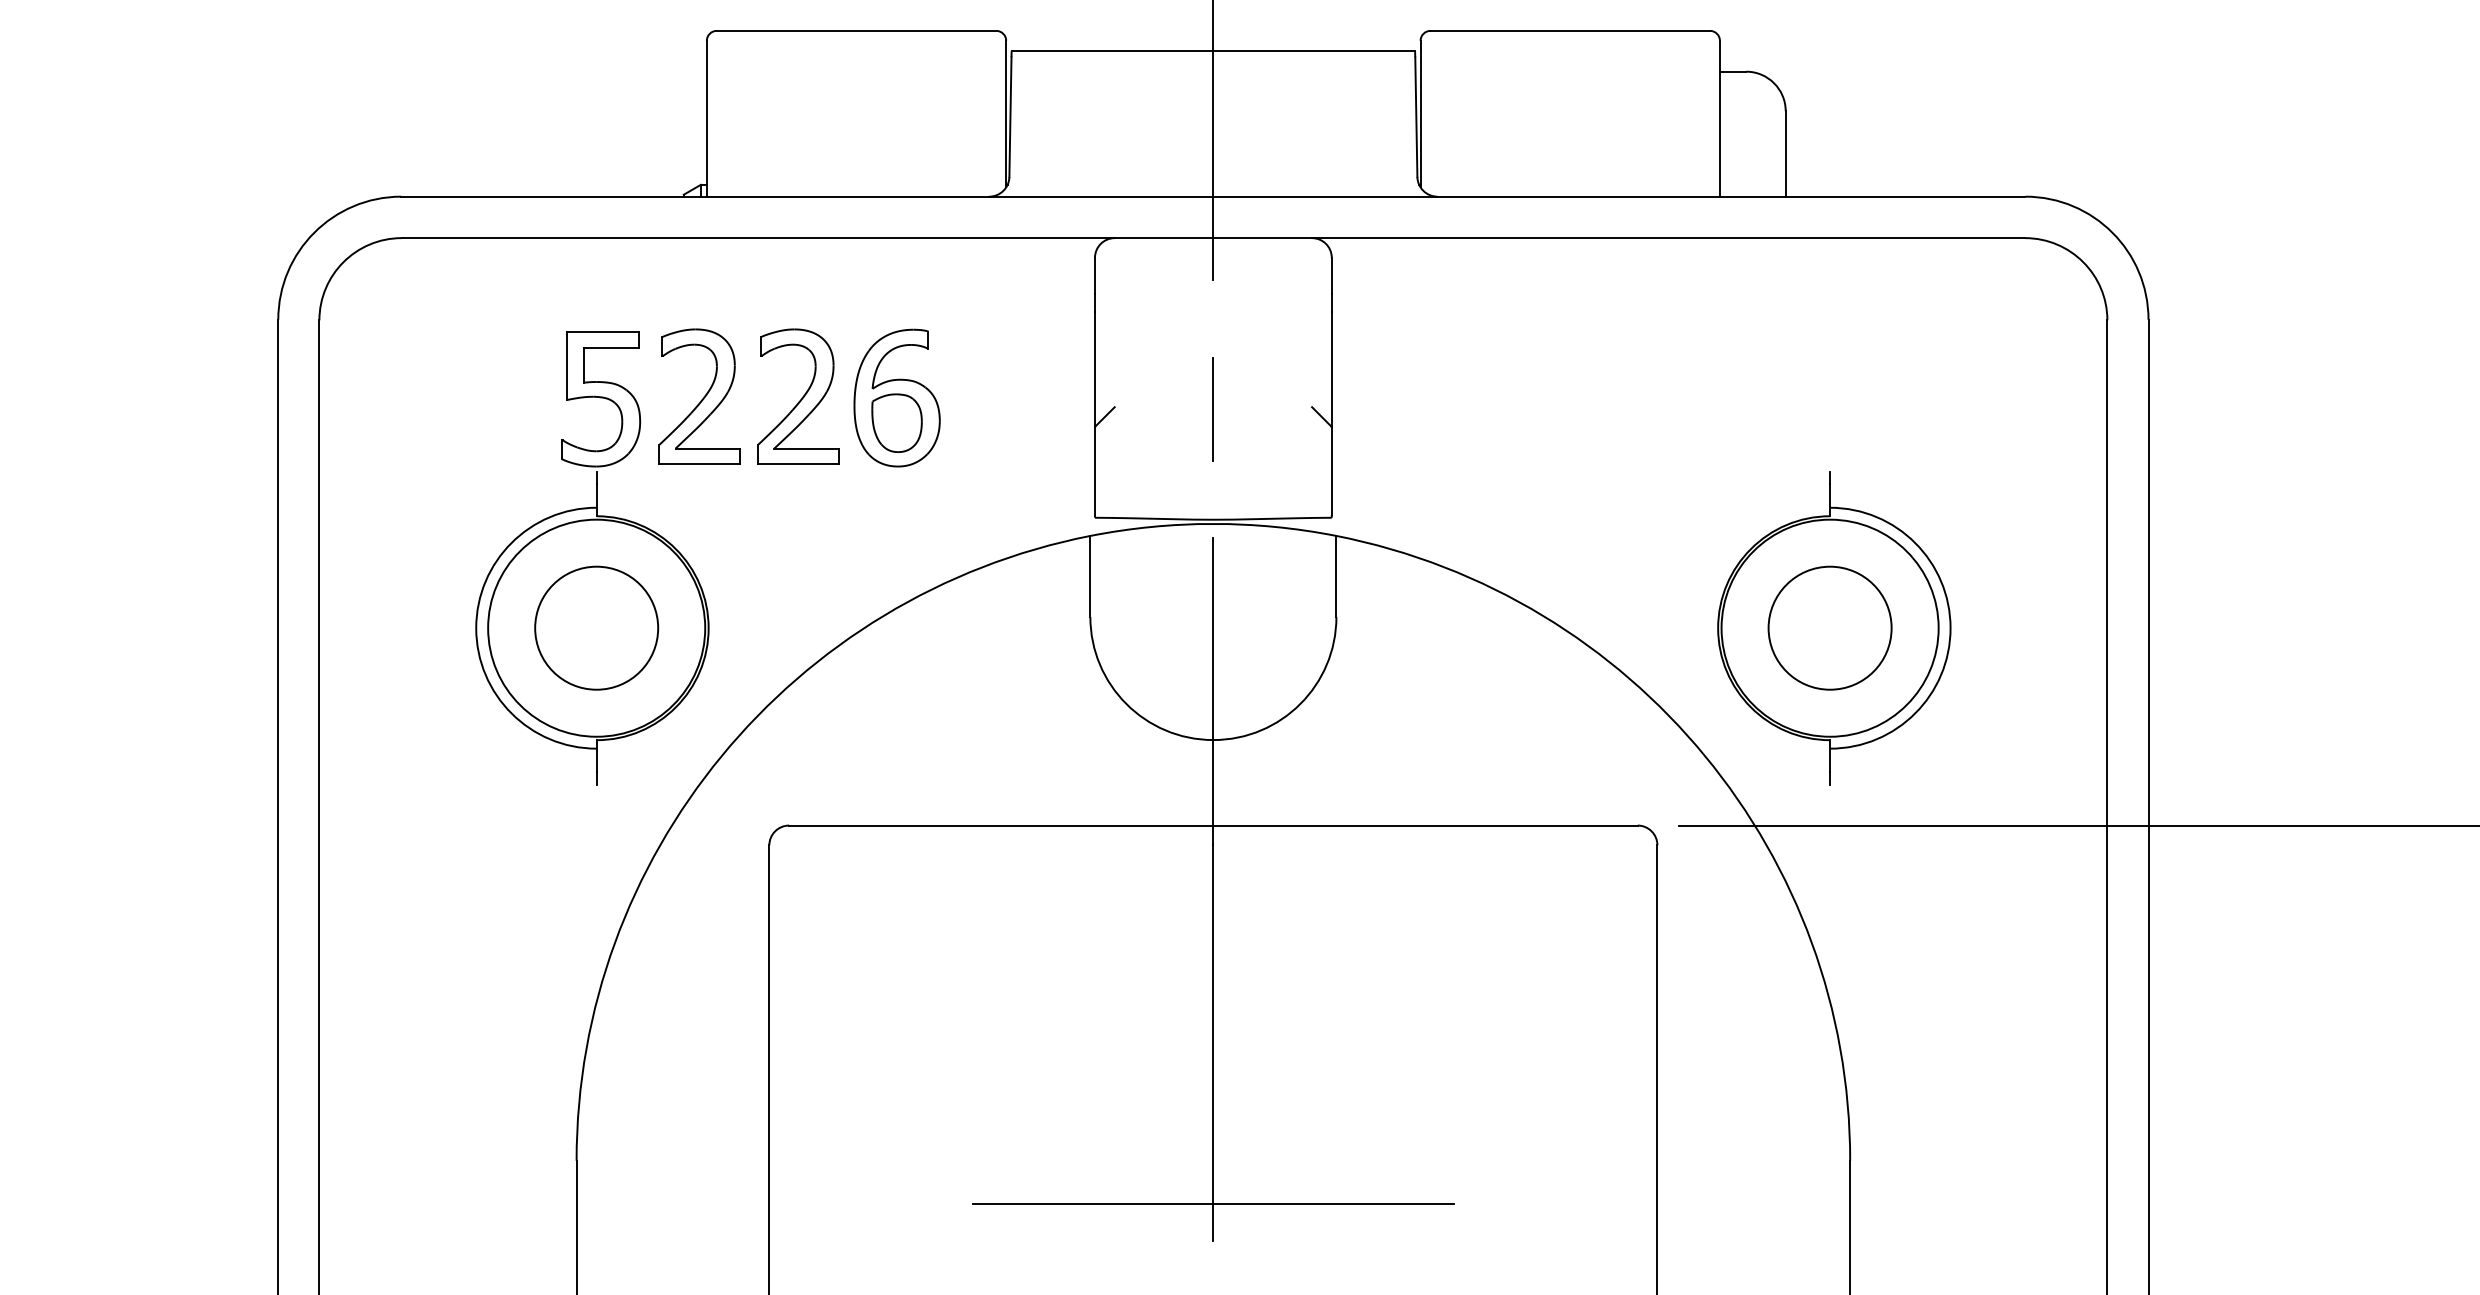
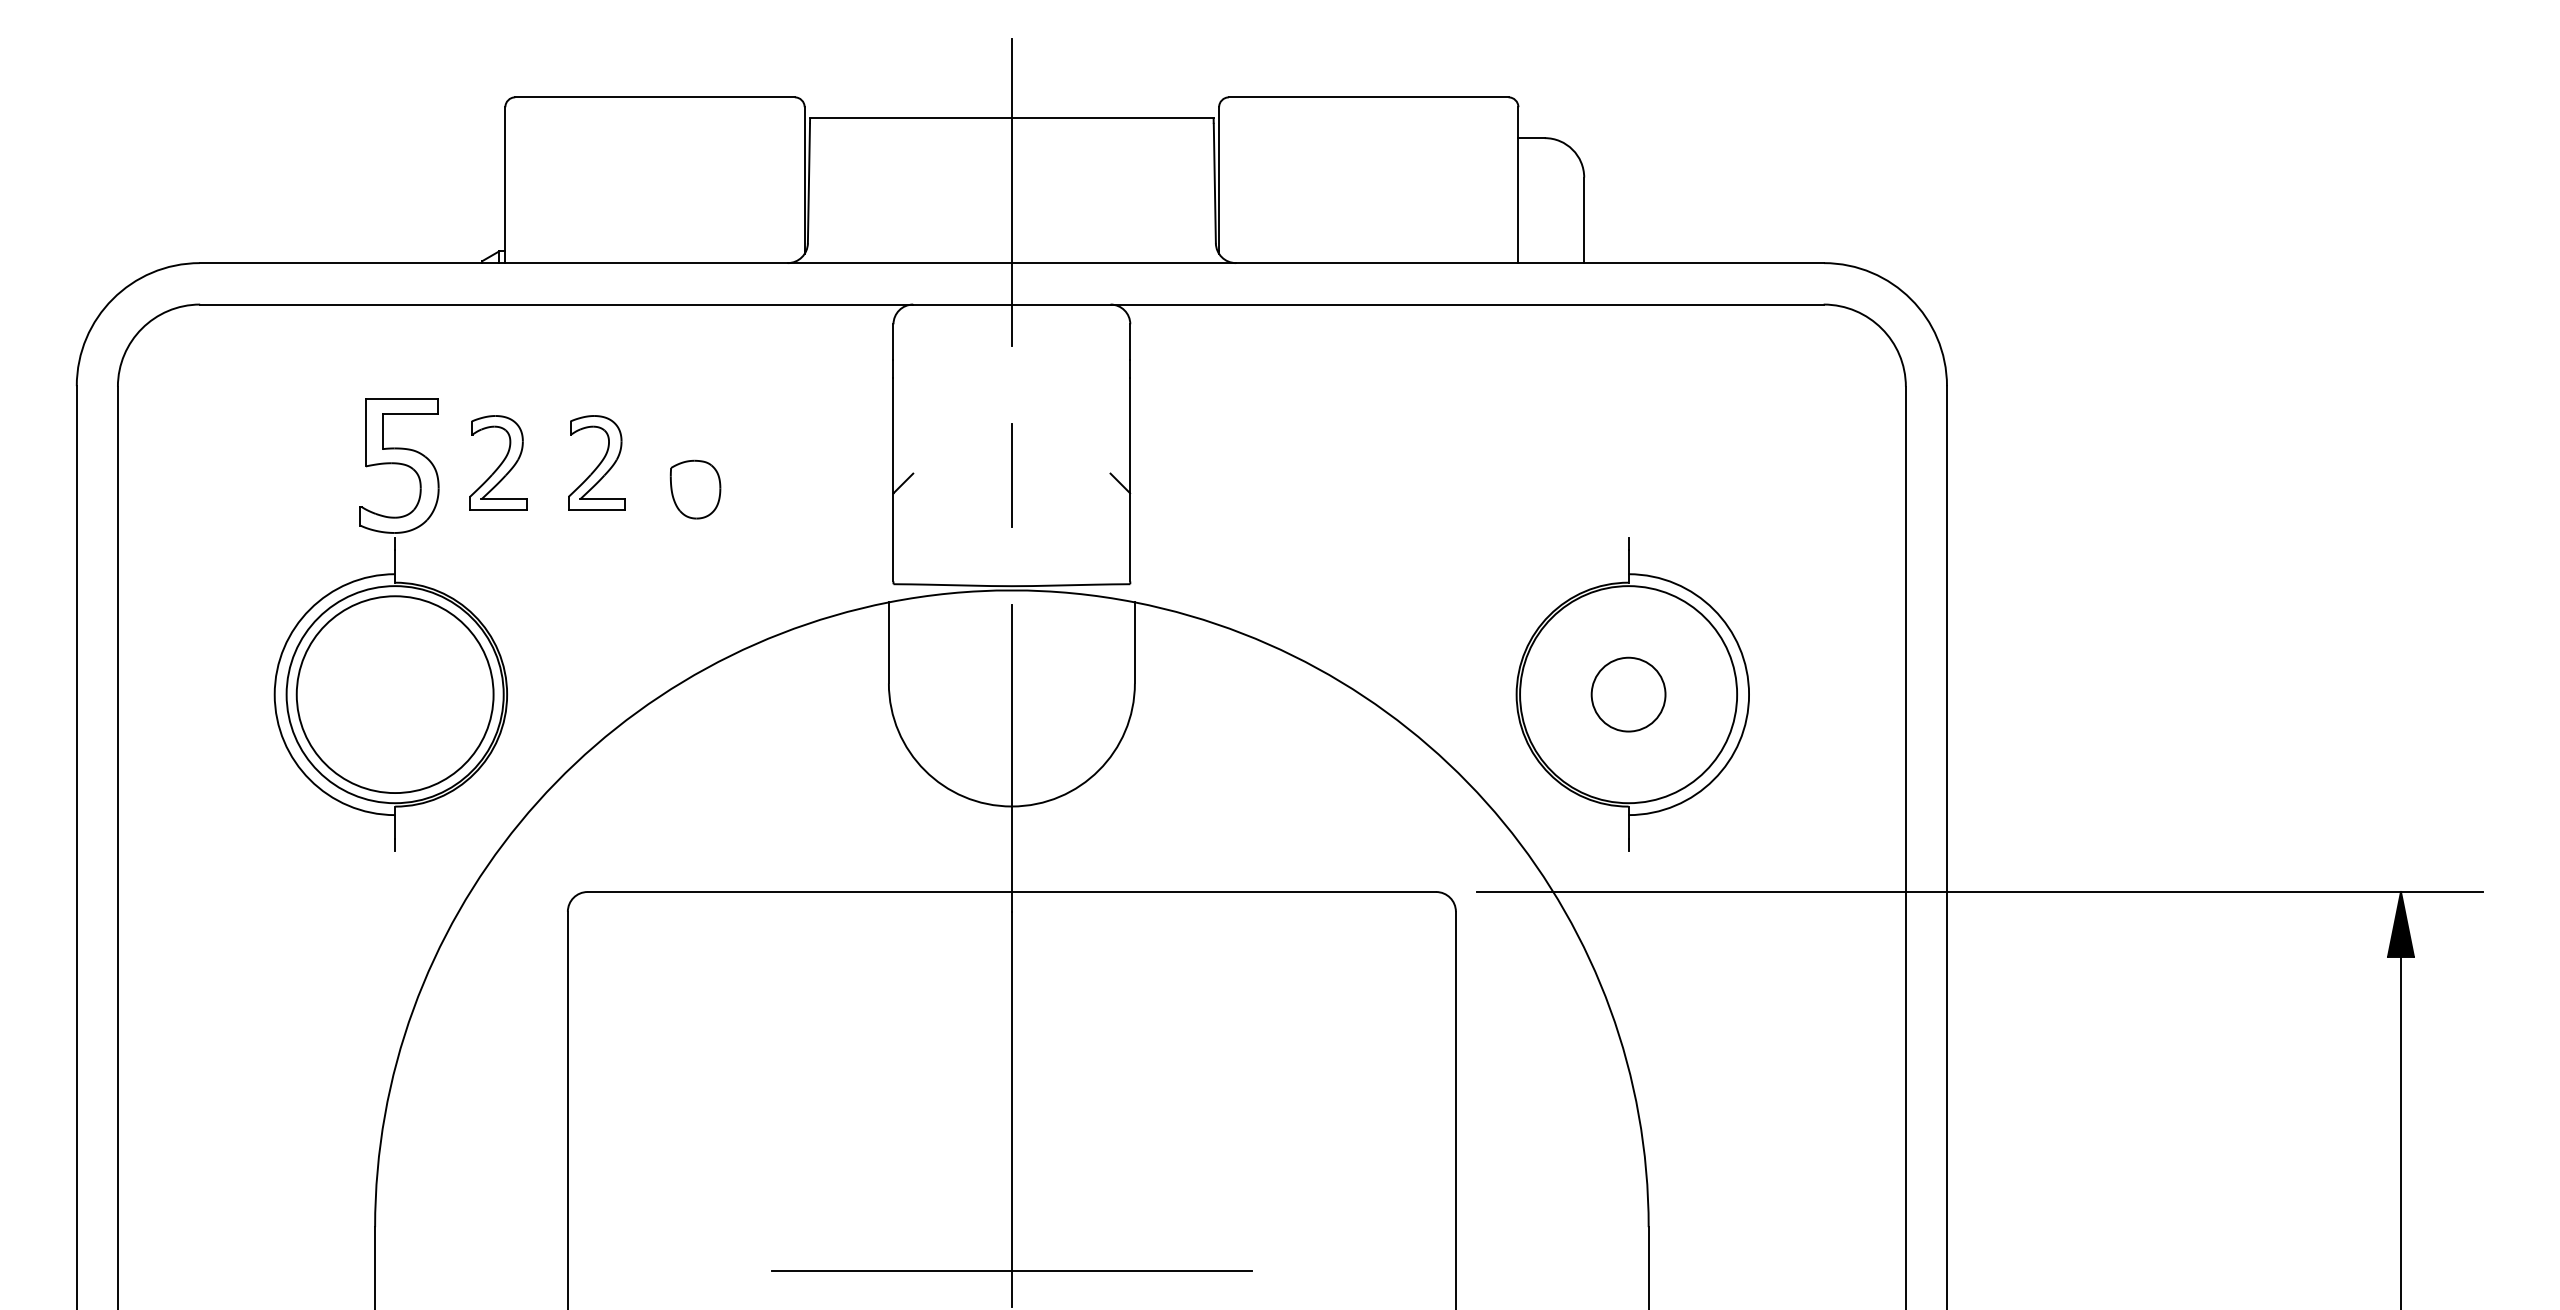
part: (700, 396) -> (498, 462), size x0.7
part: (798, 396) -> (596, 462), size x0.7
part: (897, 398) -> (695, 464), removed
circle: (596, 628) -> (394, 694), size x1.6
circle: (1830, 628) -> (1628, 694), size x0.6

